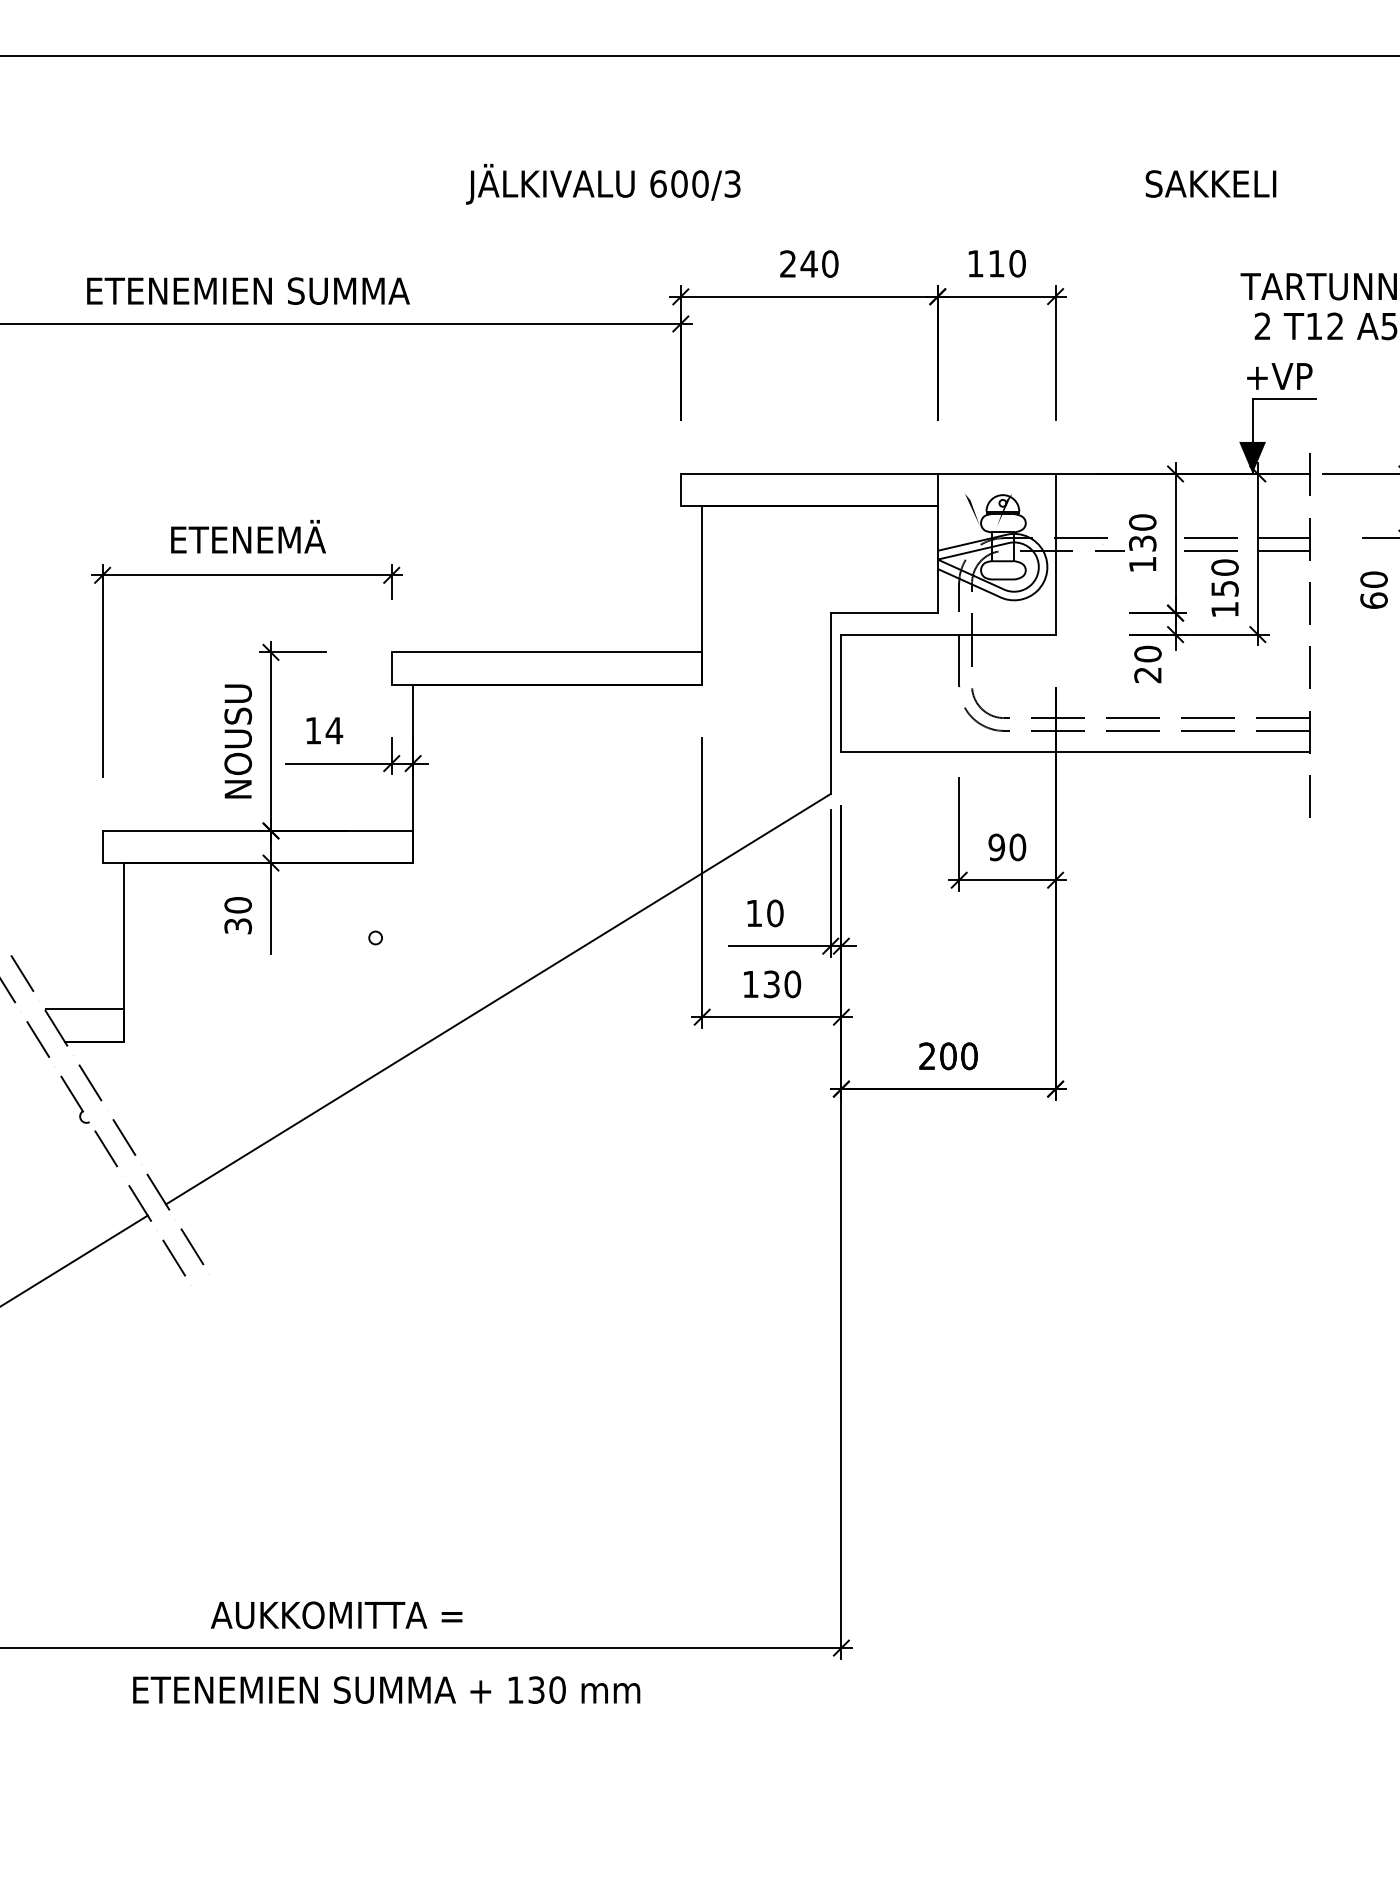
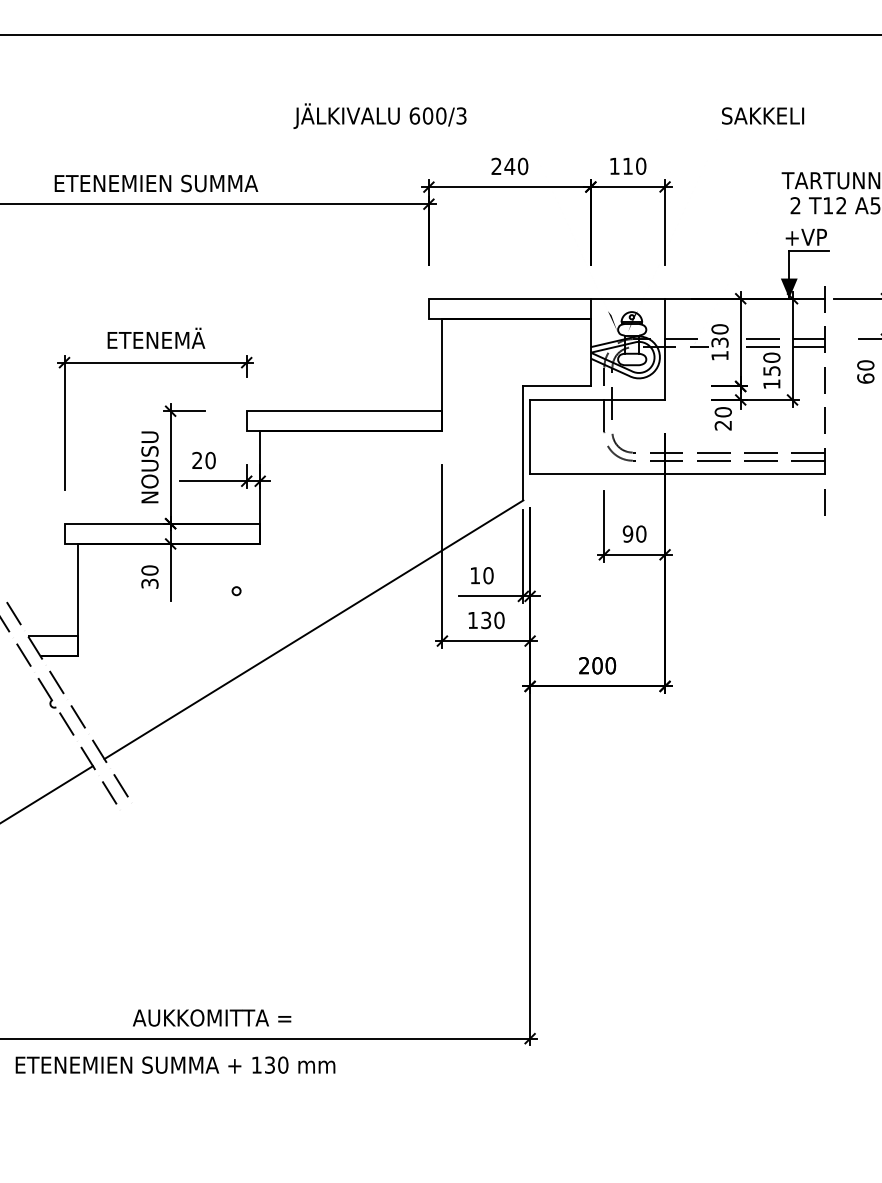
text: (324, 730) -> (204, 460), 14 -> 20
text: (386, 1689) -> (175, 1064), moved

